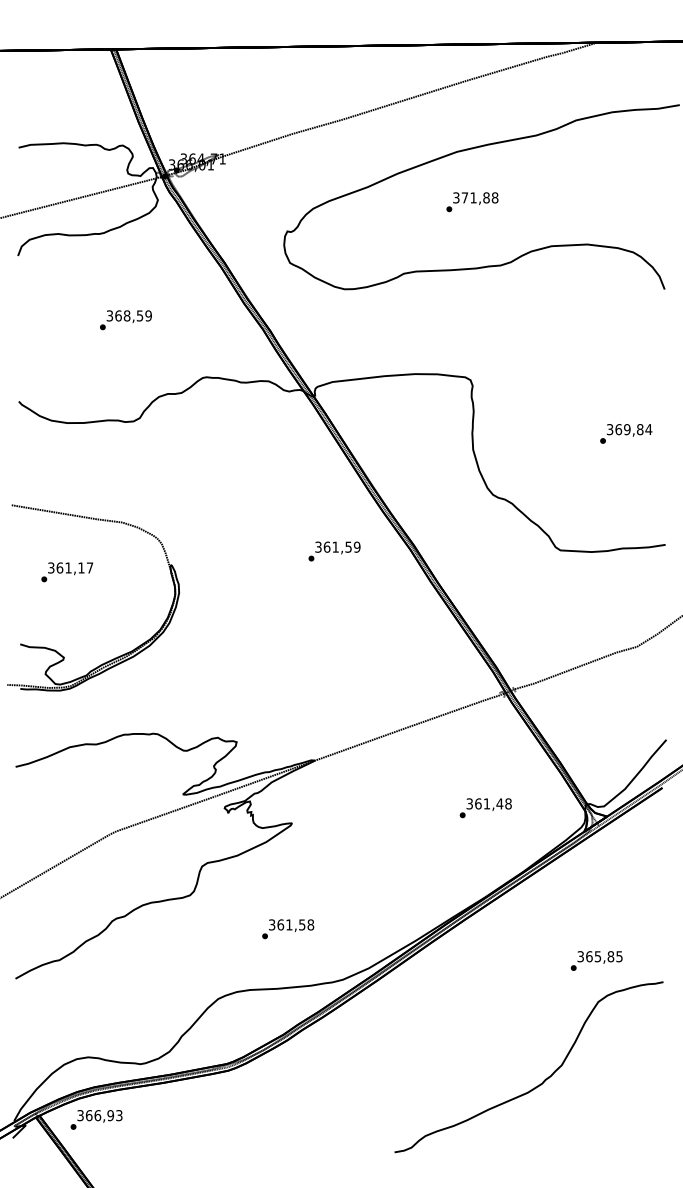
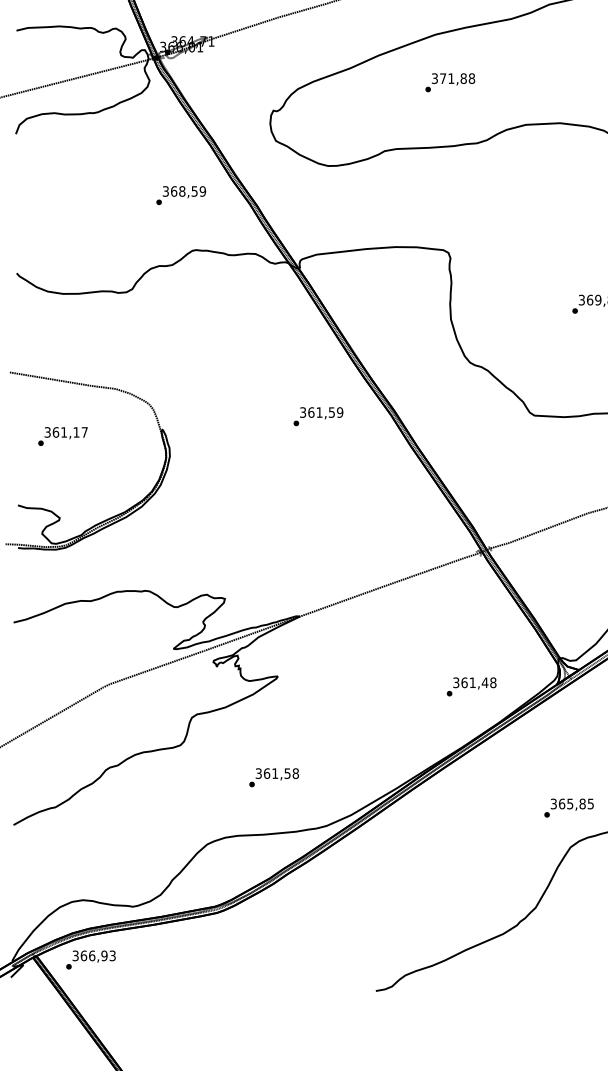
text: (125, 320) -> (180, 195), moved
text: (485, 808) -> (471, 687), moved

